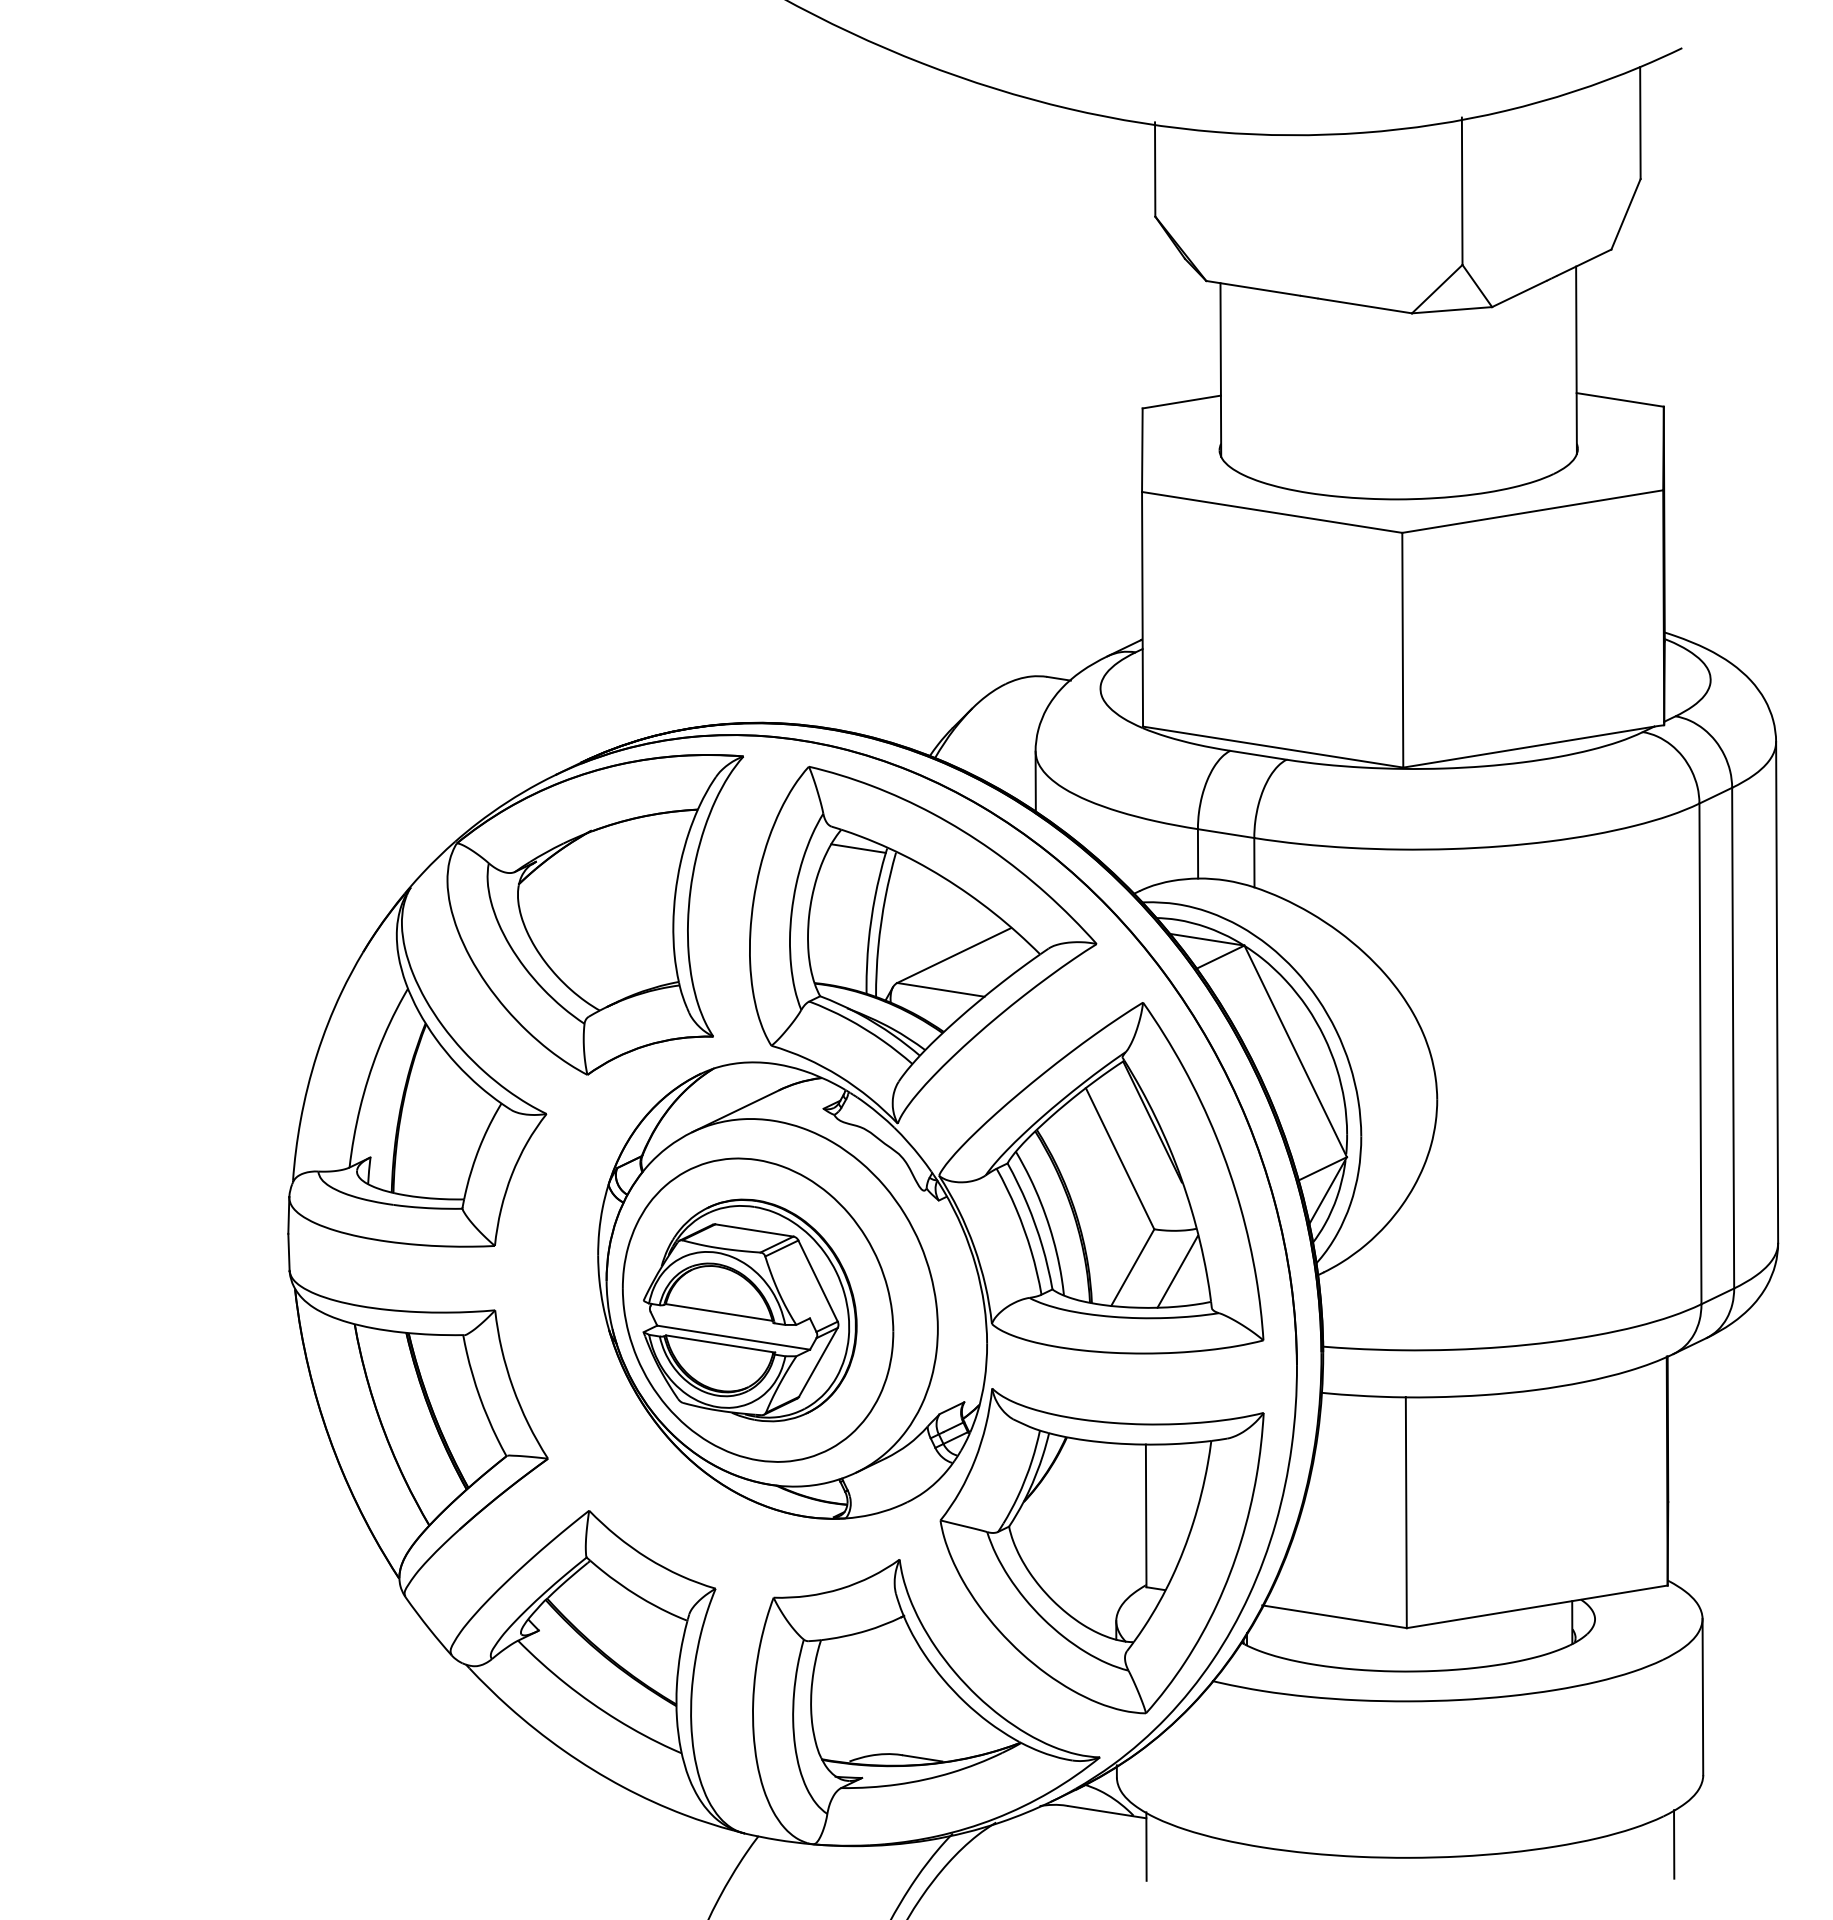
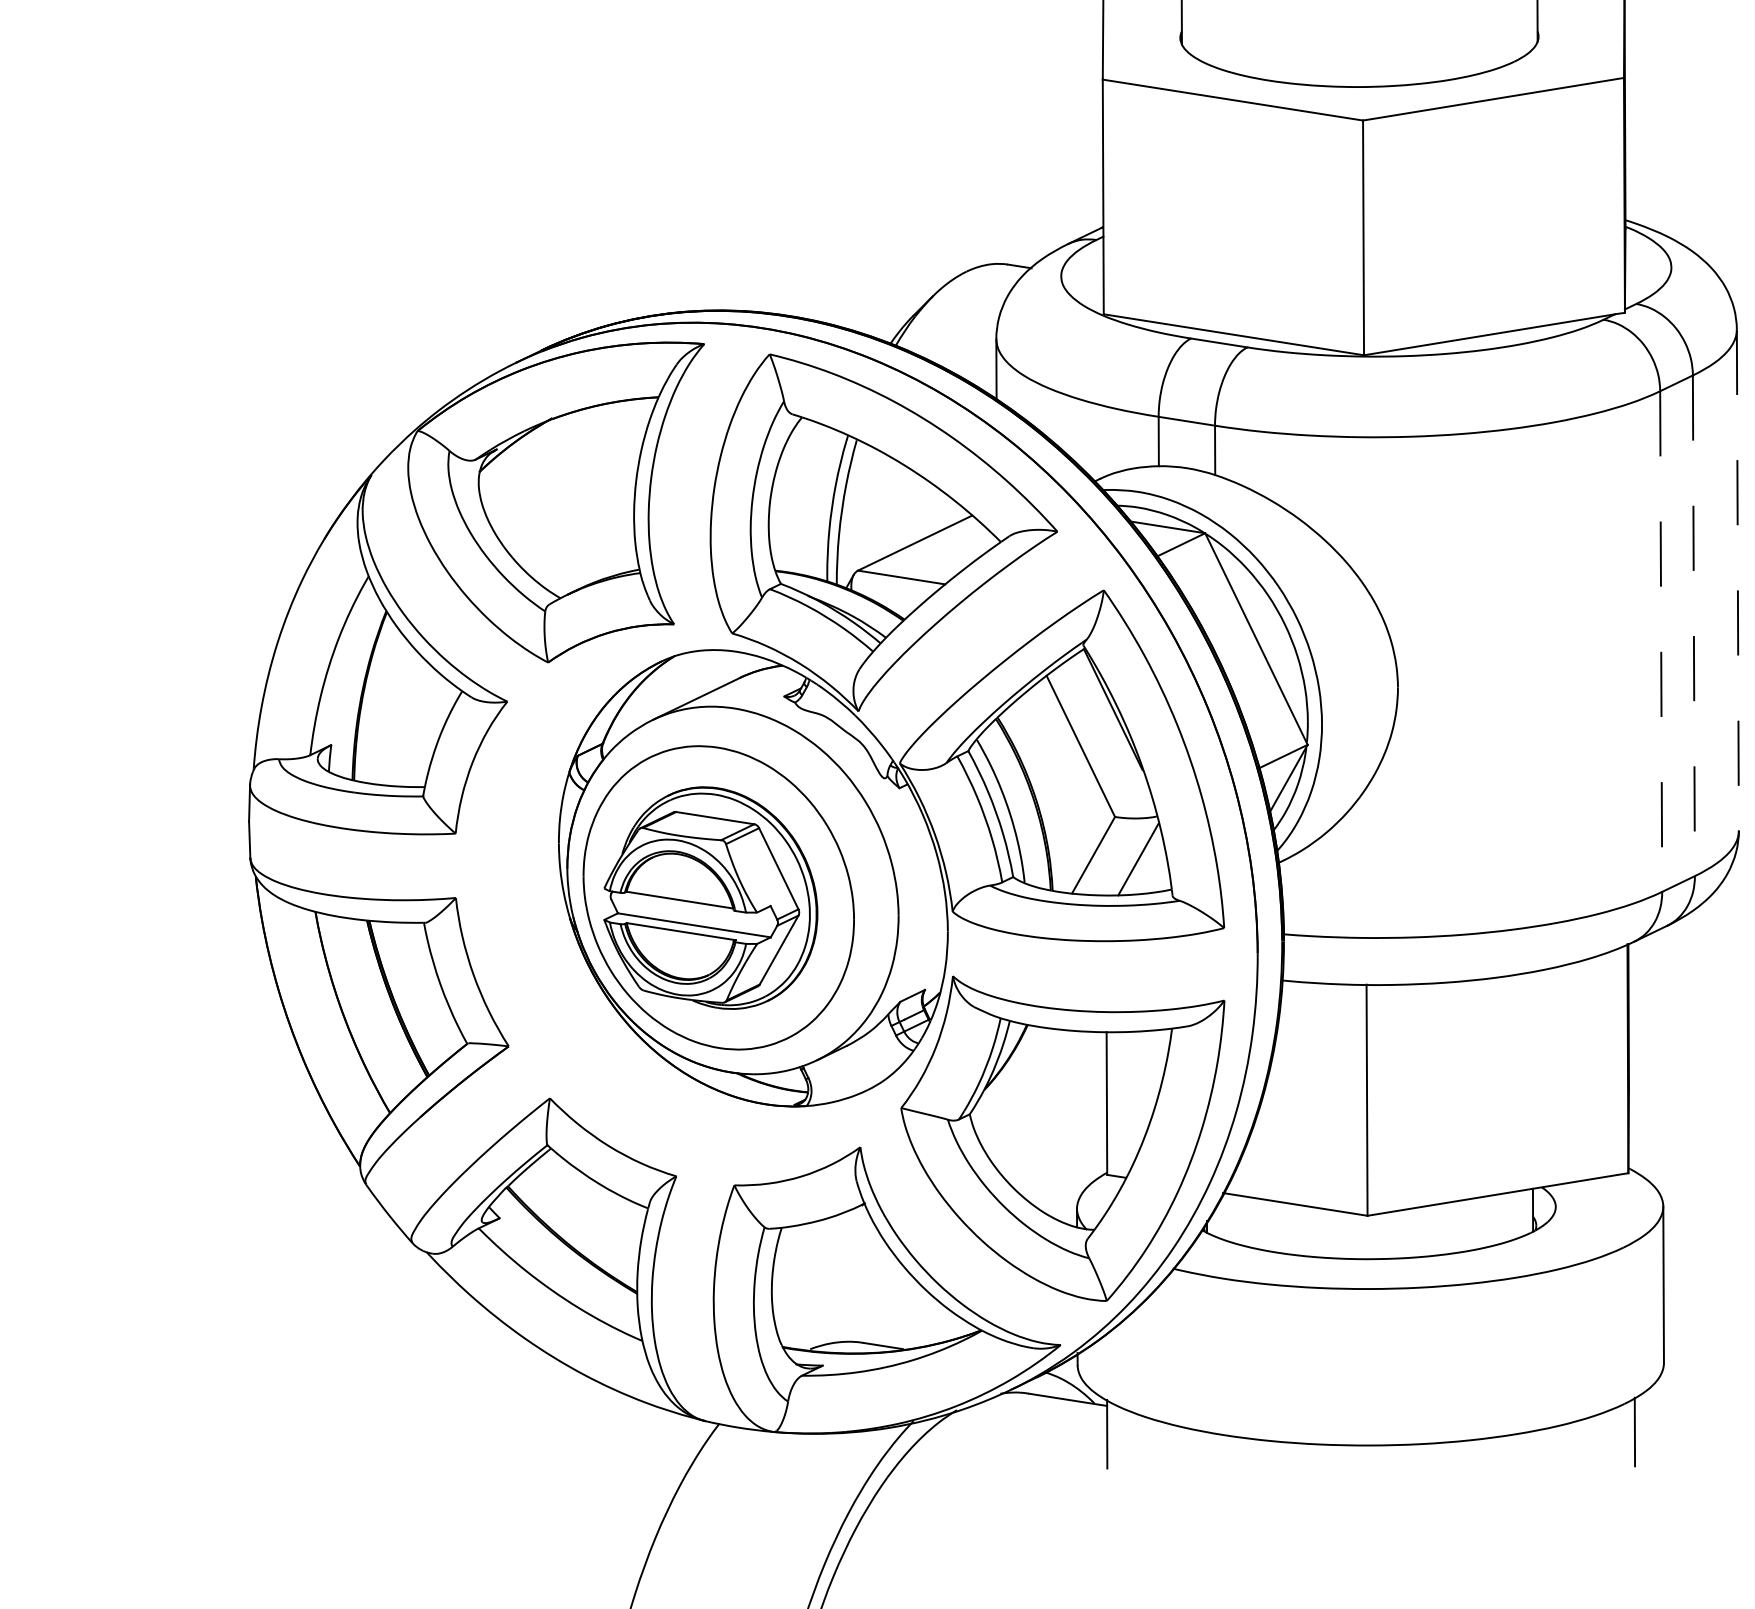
line: (858, 848) -> (819, 436), removed
line: (1777, 993) -> (1738, 581), solid -> dashed
line: (1733, 1038) -> (1694, 626), solid -> dashed
line: (1700, 1054) -> (1661, 642), solid -> dashed

